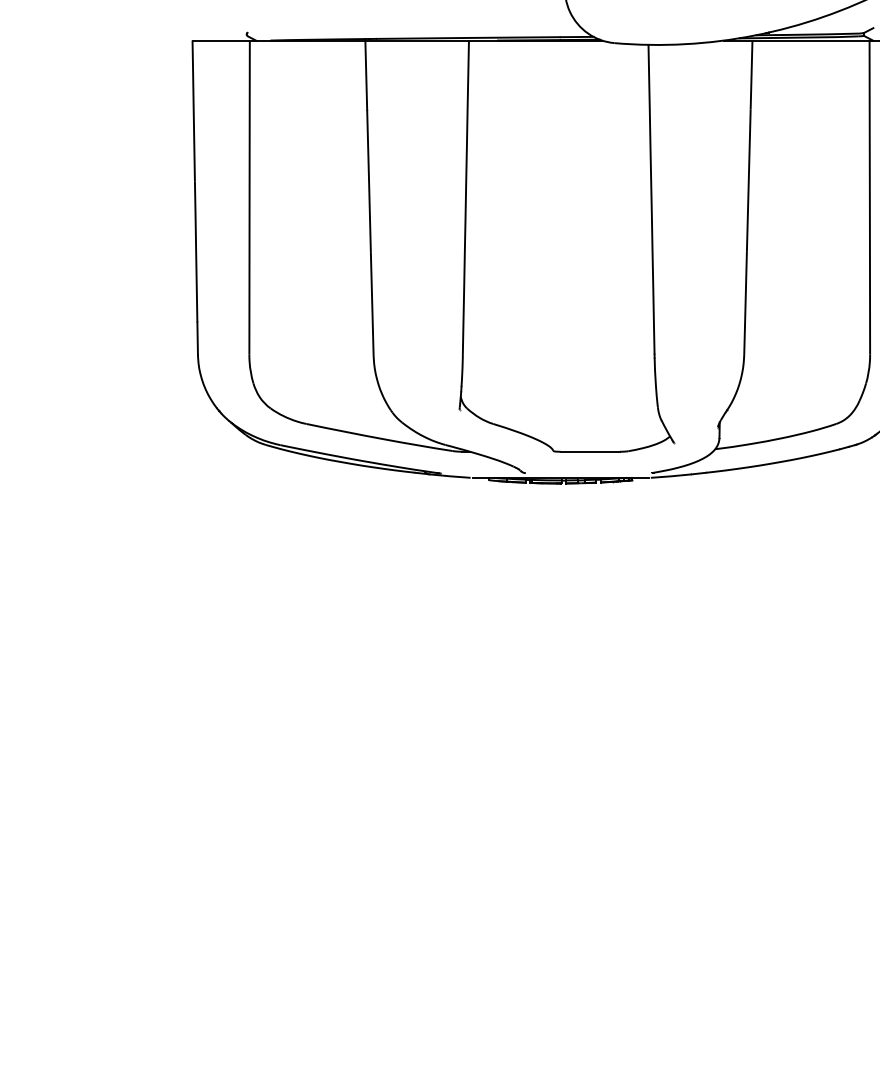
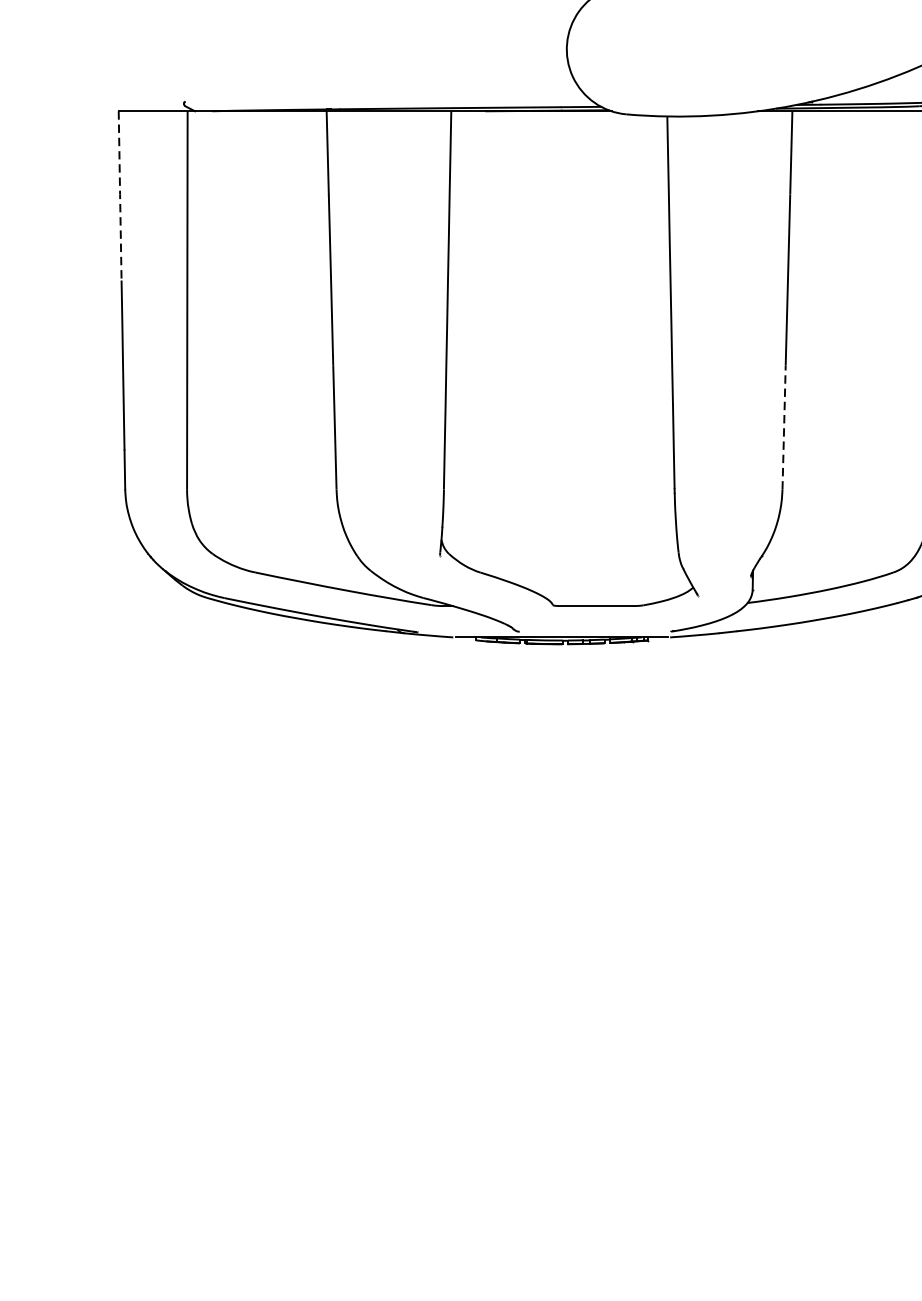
line: (193, 109) -> (119, 194), solid -> dashed
line: (745, 303) -> (784, 427), solid -> dashed

